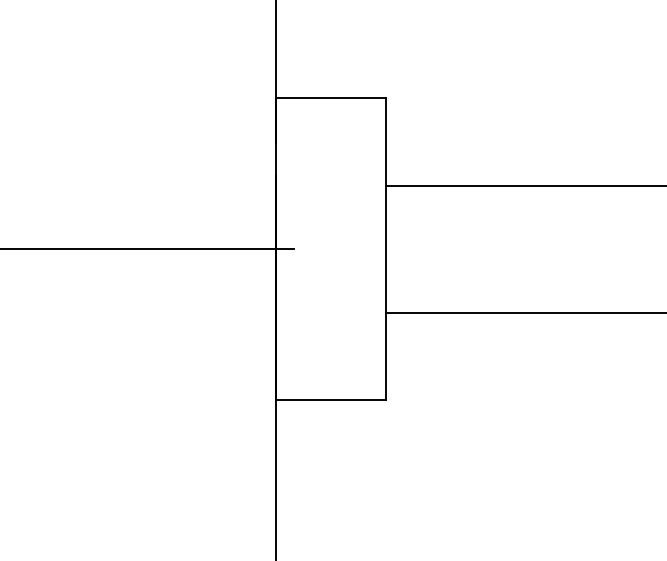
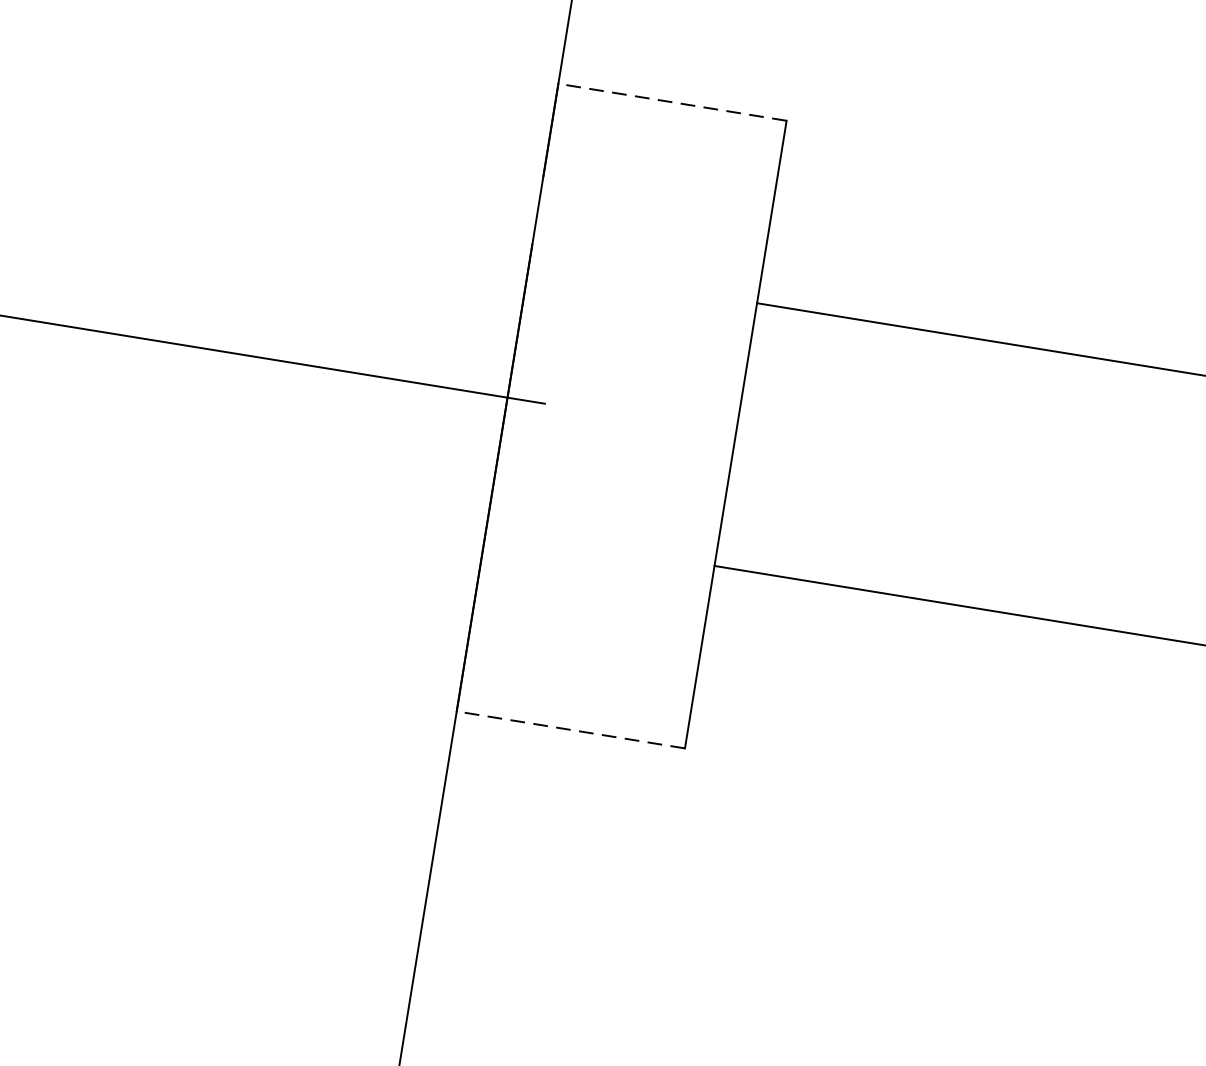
line: (331, 98) -> (672, 102), solid -> dashed
line: (331, 400) -> (571, 730), solid -> dashed

